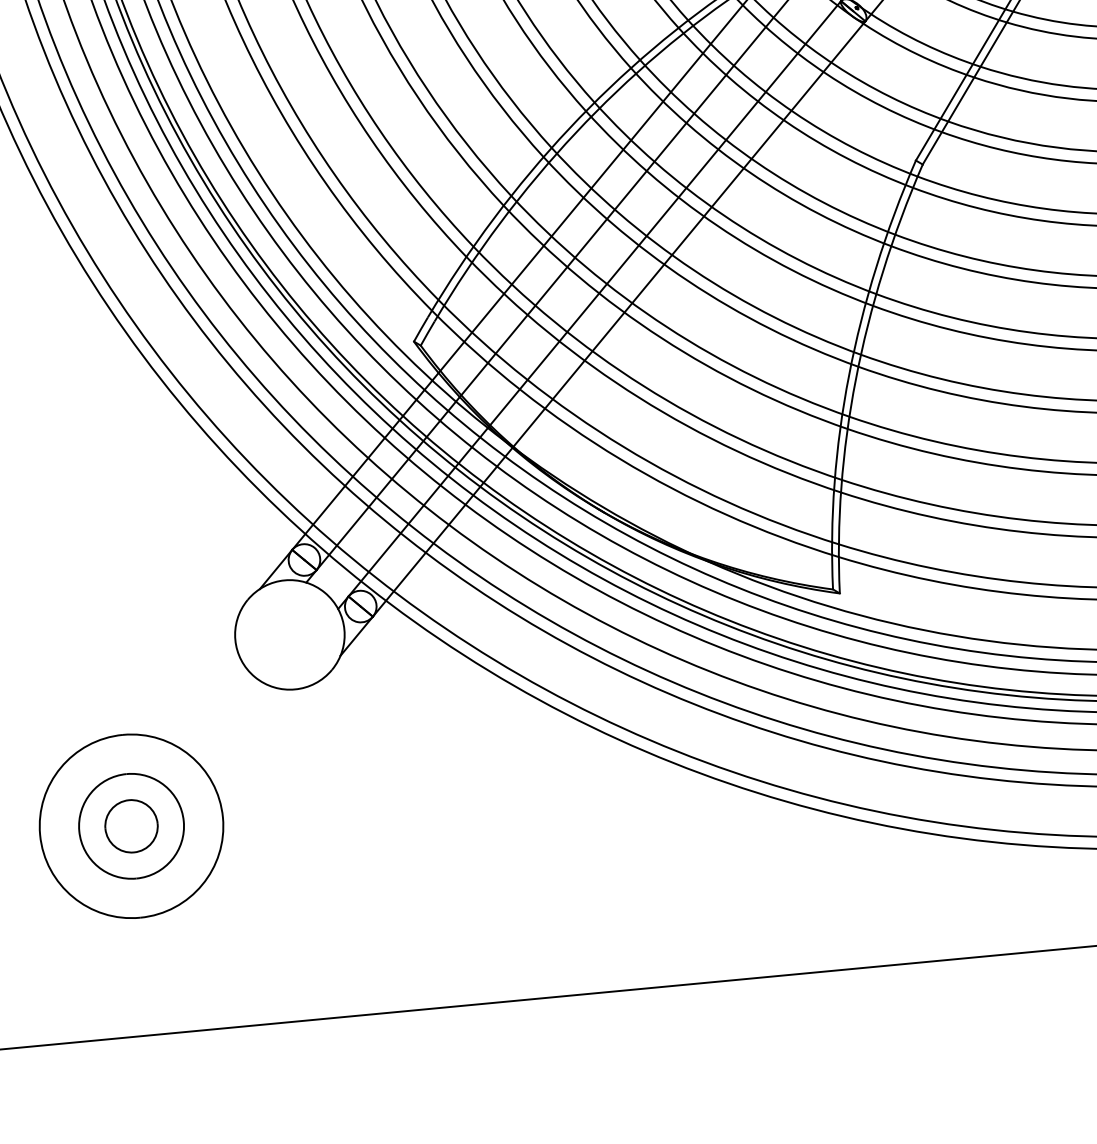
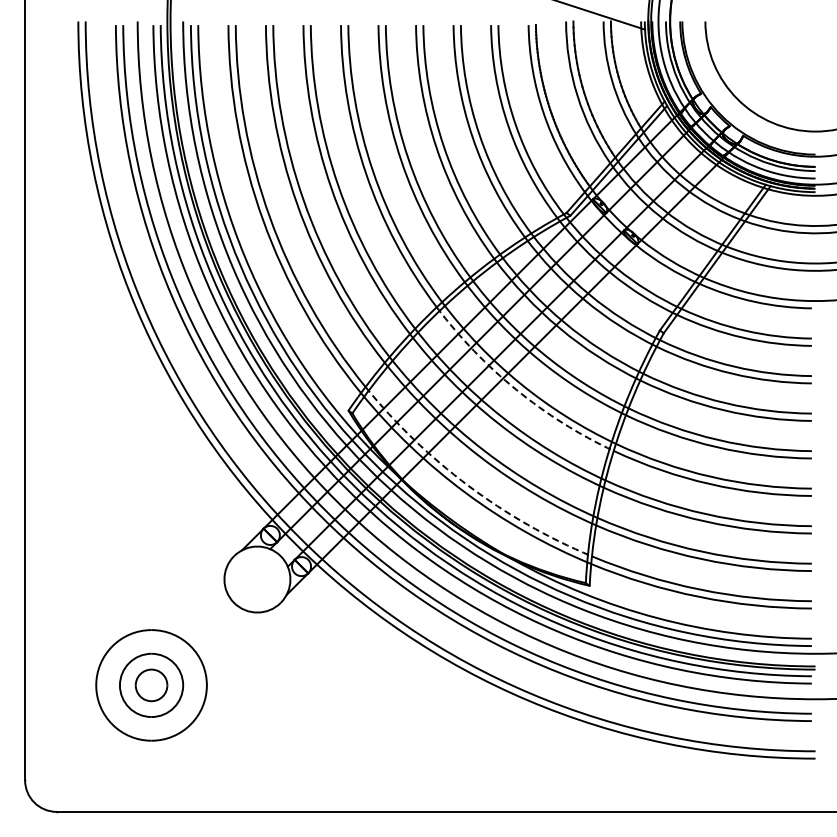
arc: (688, 280) -> (516, 389), solid -> dashed
arc: (623, 446) -> (468, 485), solid -> dashed

